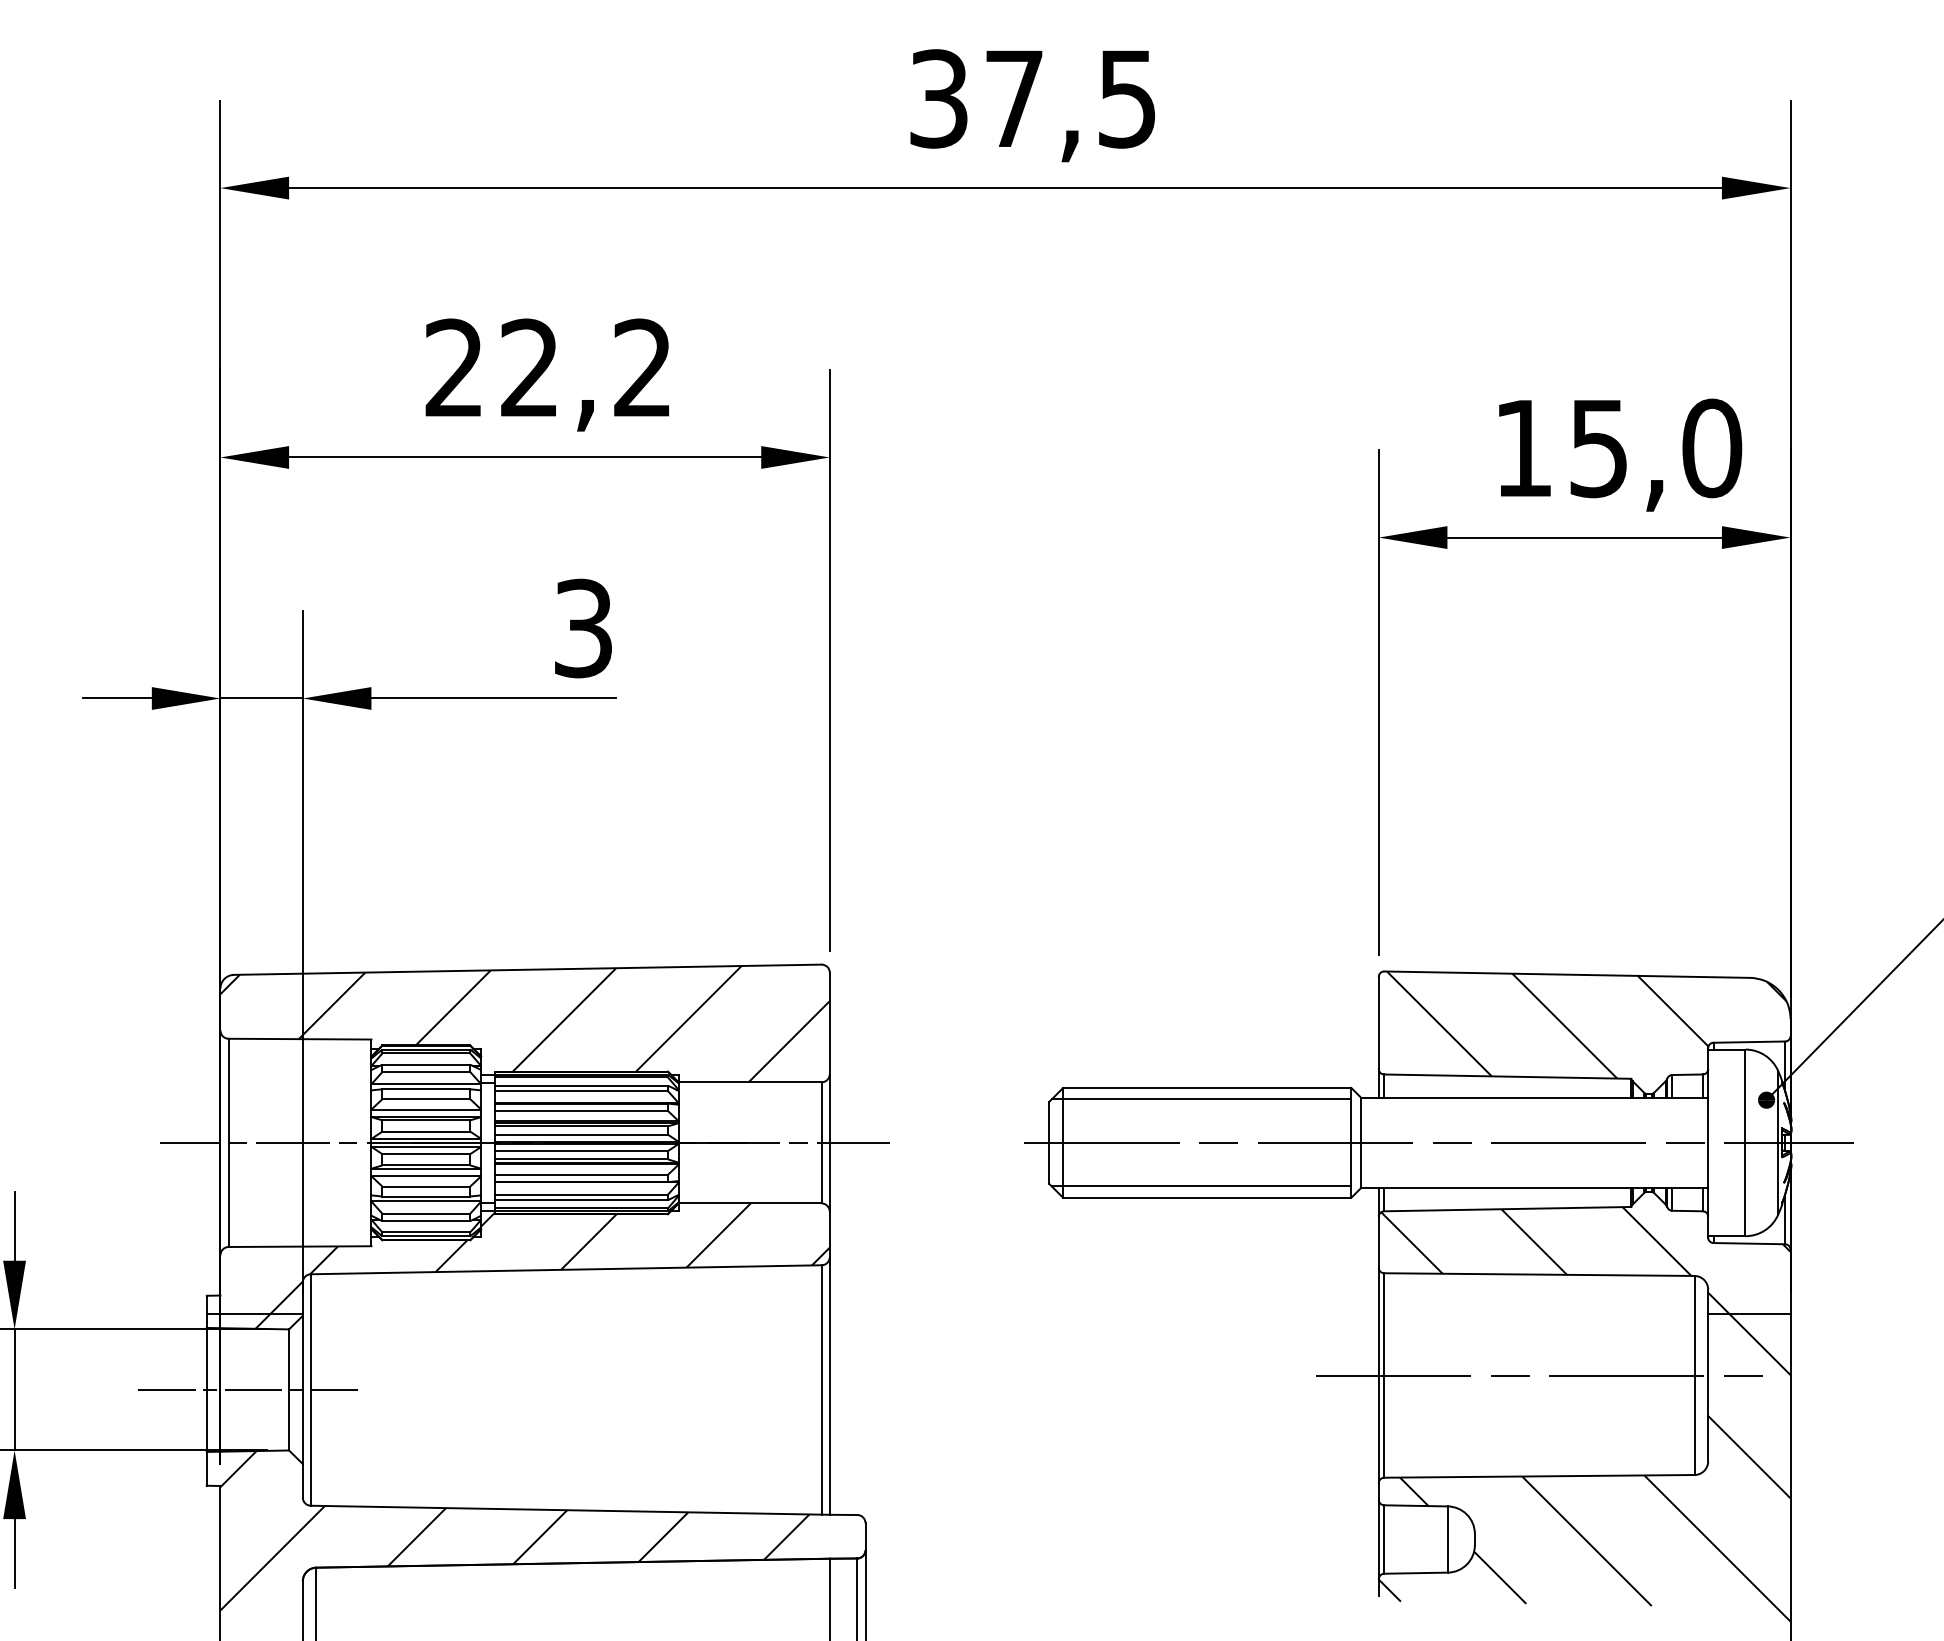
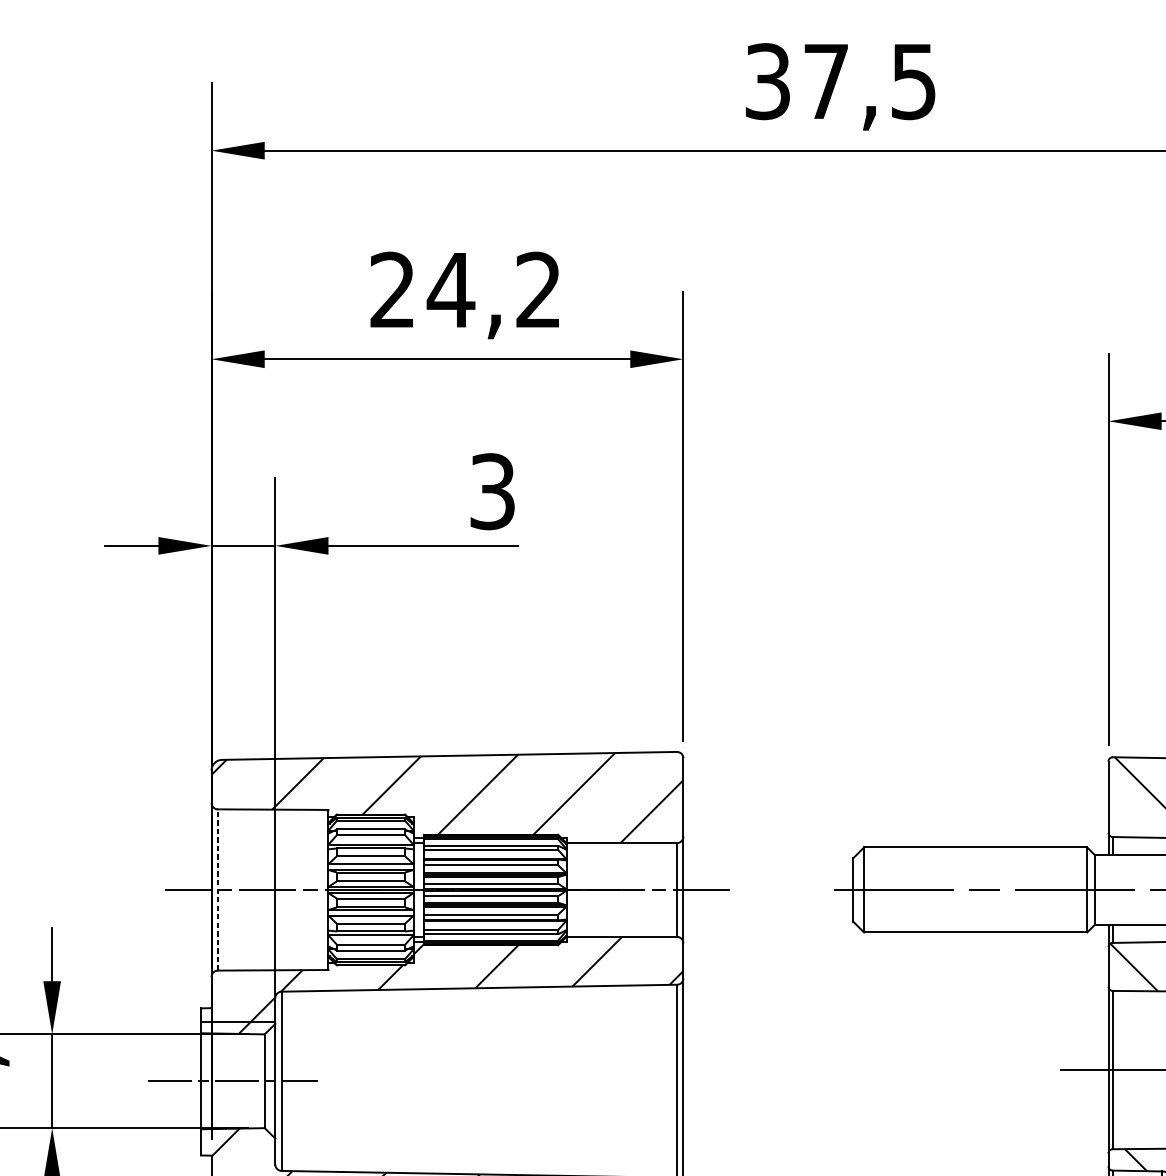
text: (529, 367) -> (450, 289), 22,2 -> 24,2
line: (1201, 1099) -> (971, 856), removed
line: (228, 1142) -> (217, 889), solid -> dashed
line: (1201, 1186) -> (971, 923), removed

